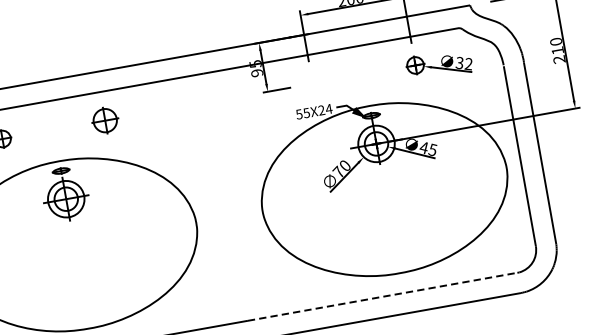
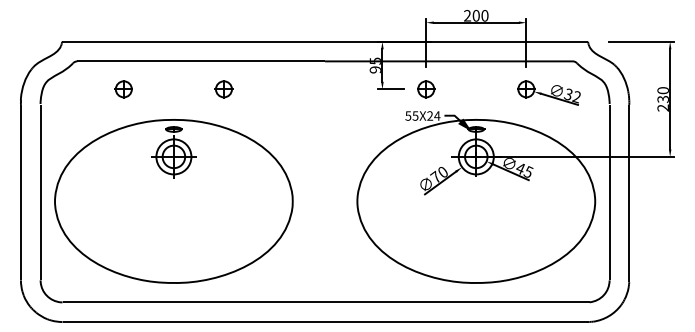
text: (557, 51) -> (662, 99), 210 -> 230
part: (313, 83) -> (426, 89), added
part: (104, 120) -> (223, 89), size x0.71
line: (382, 296) -> (456, 302), dashed -> solid

